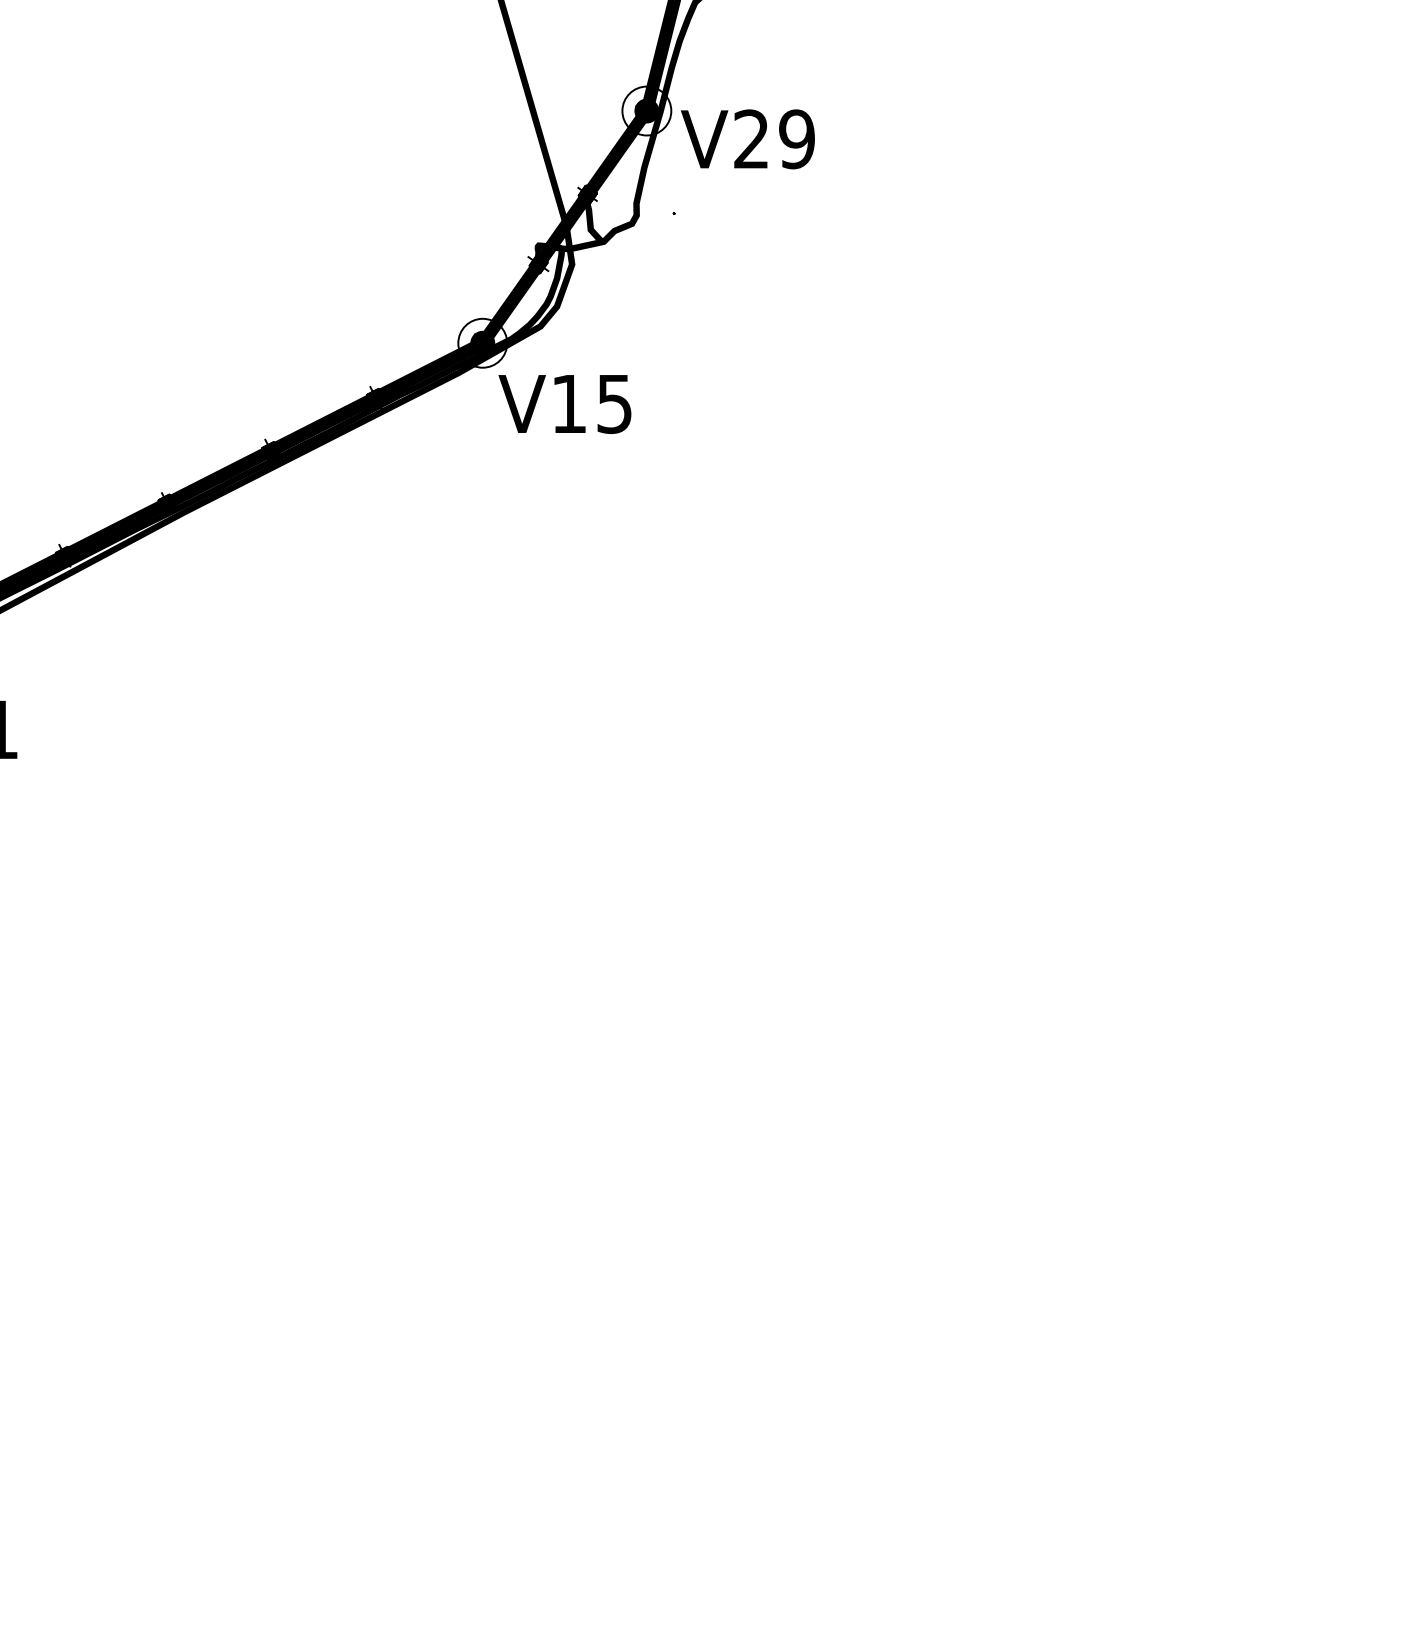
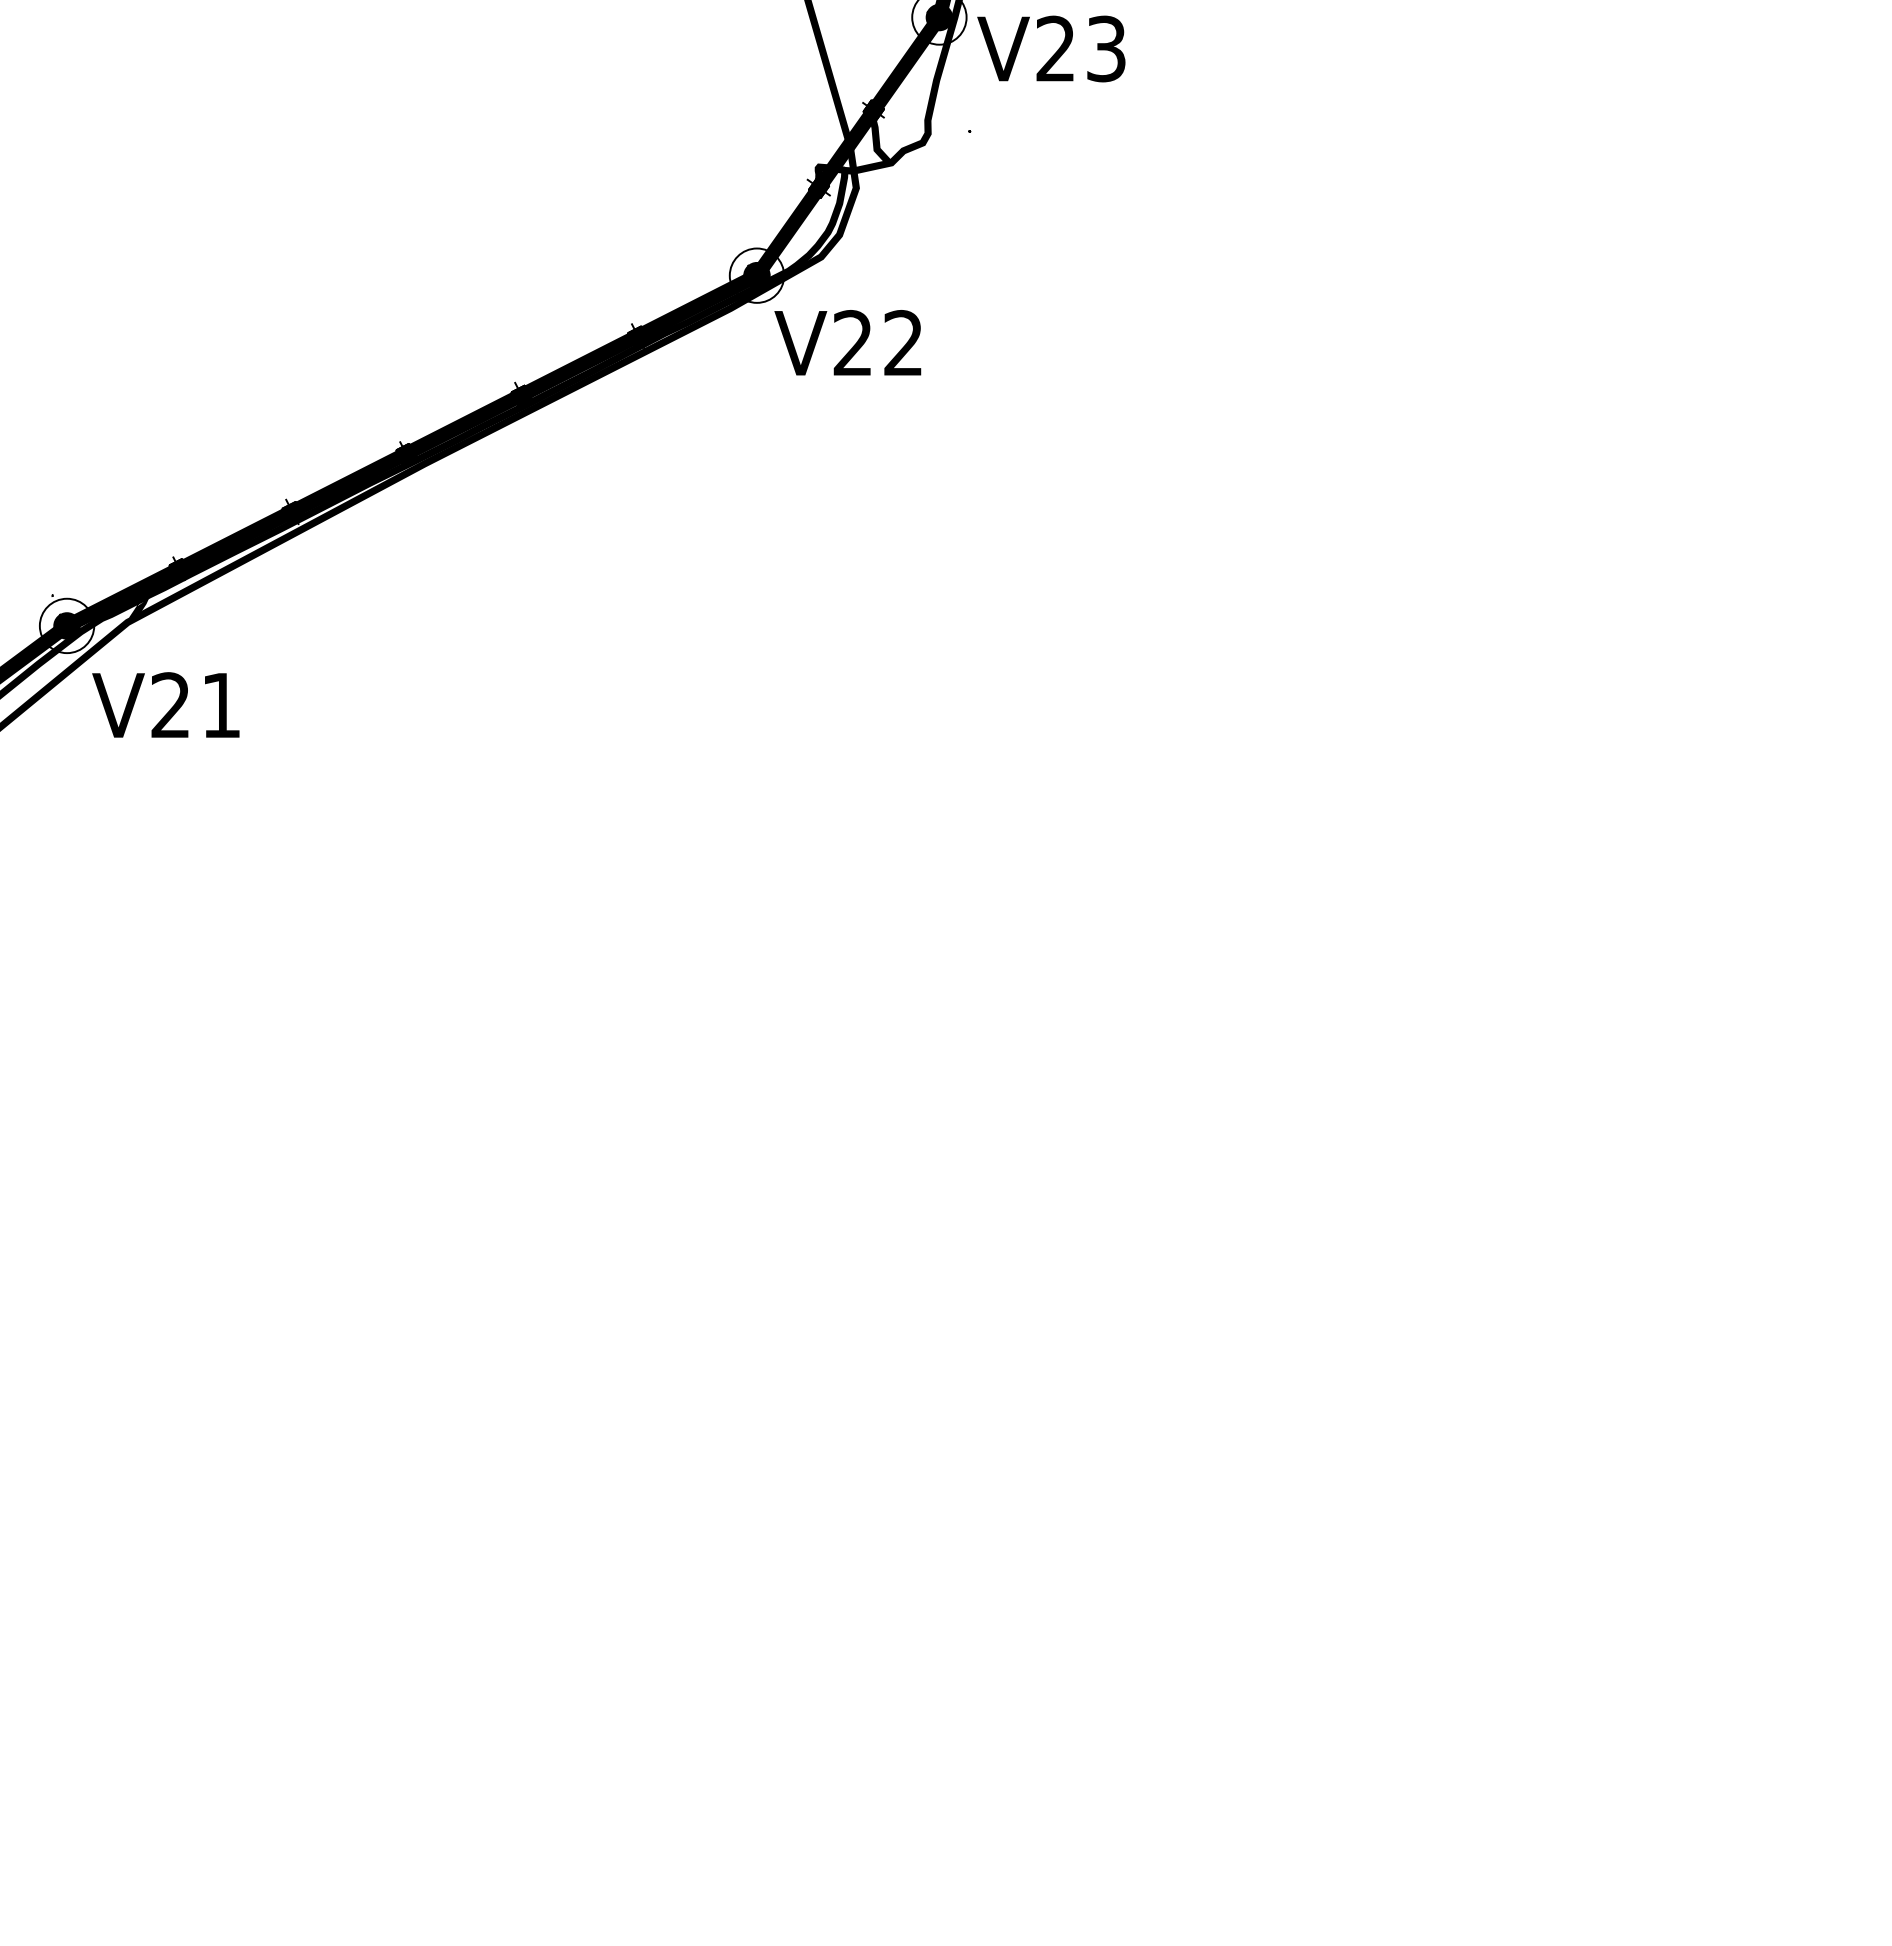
text: (797, 138) -> (1106, 48), V29 -> V23
text: (591, 404) -> (877, 343), V15 -> V22

